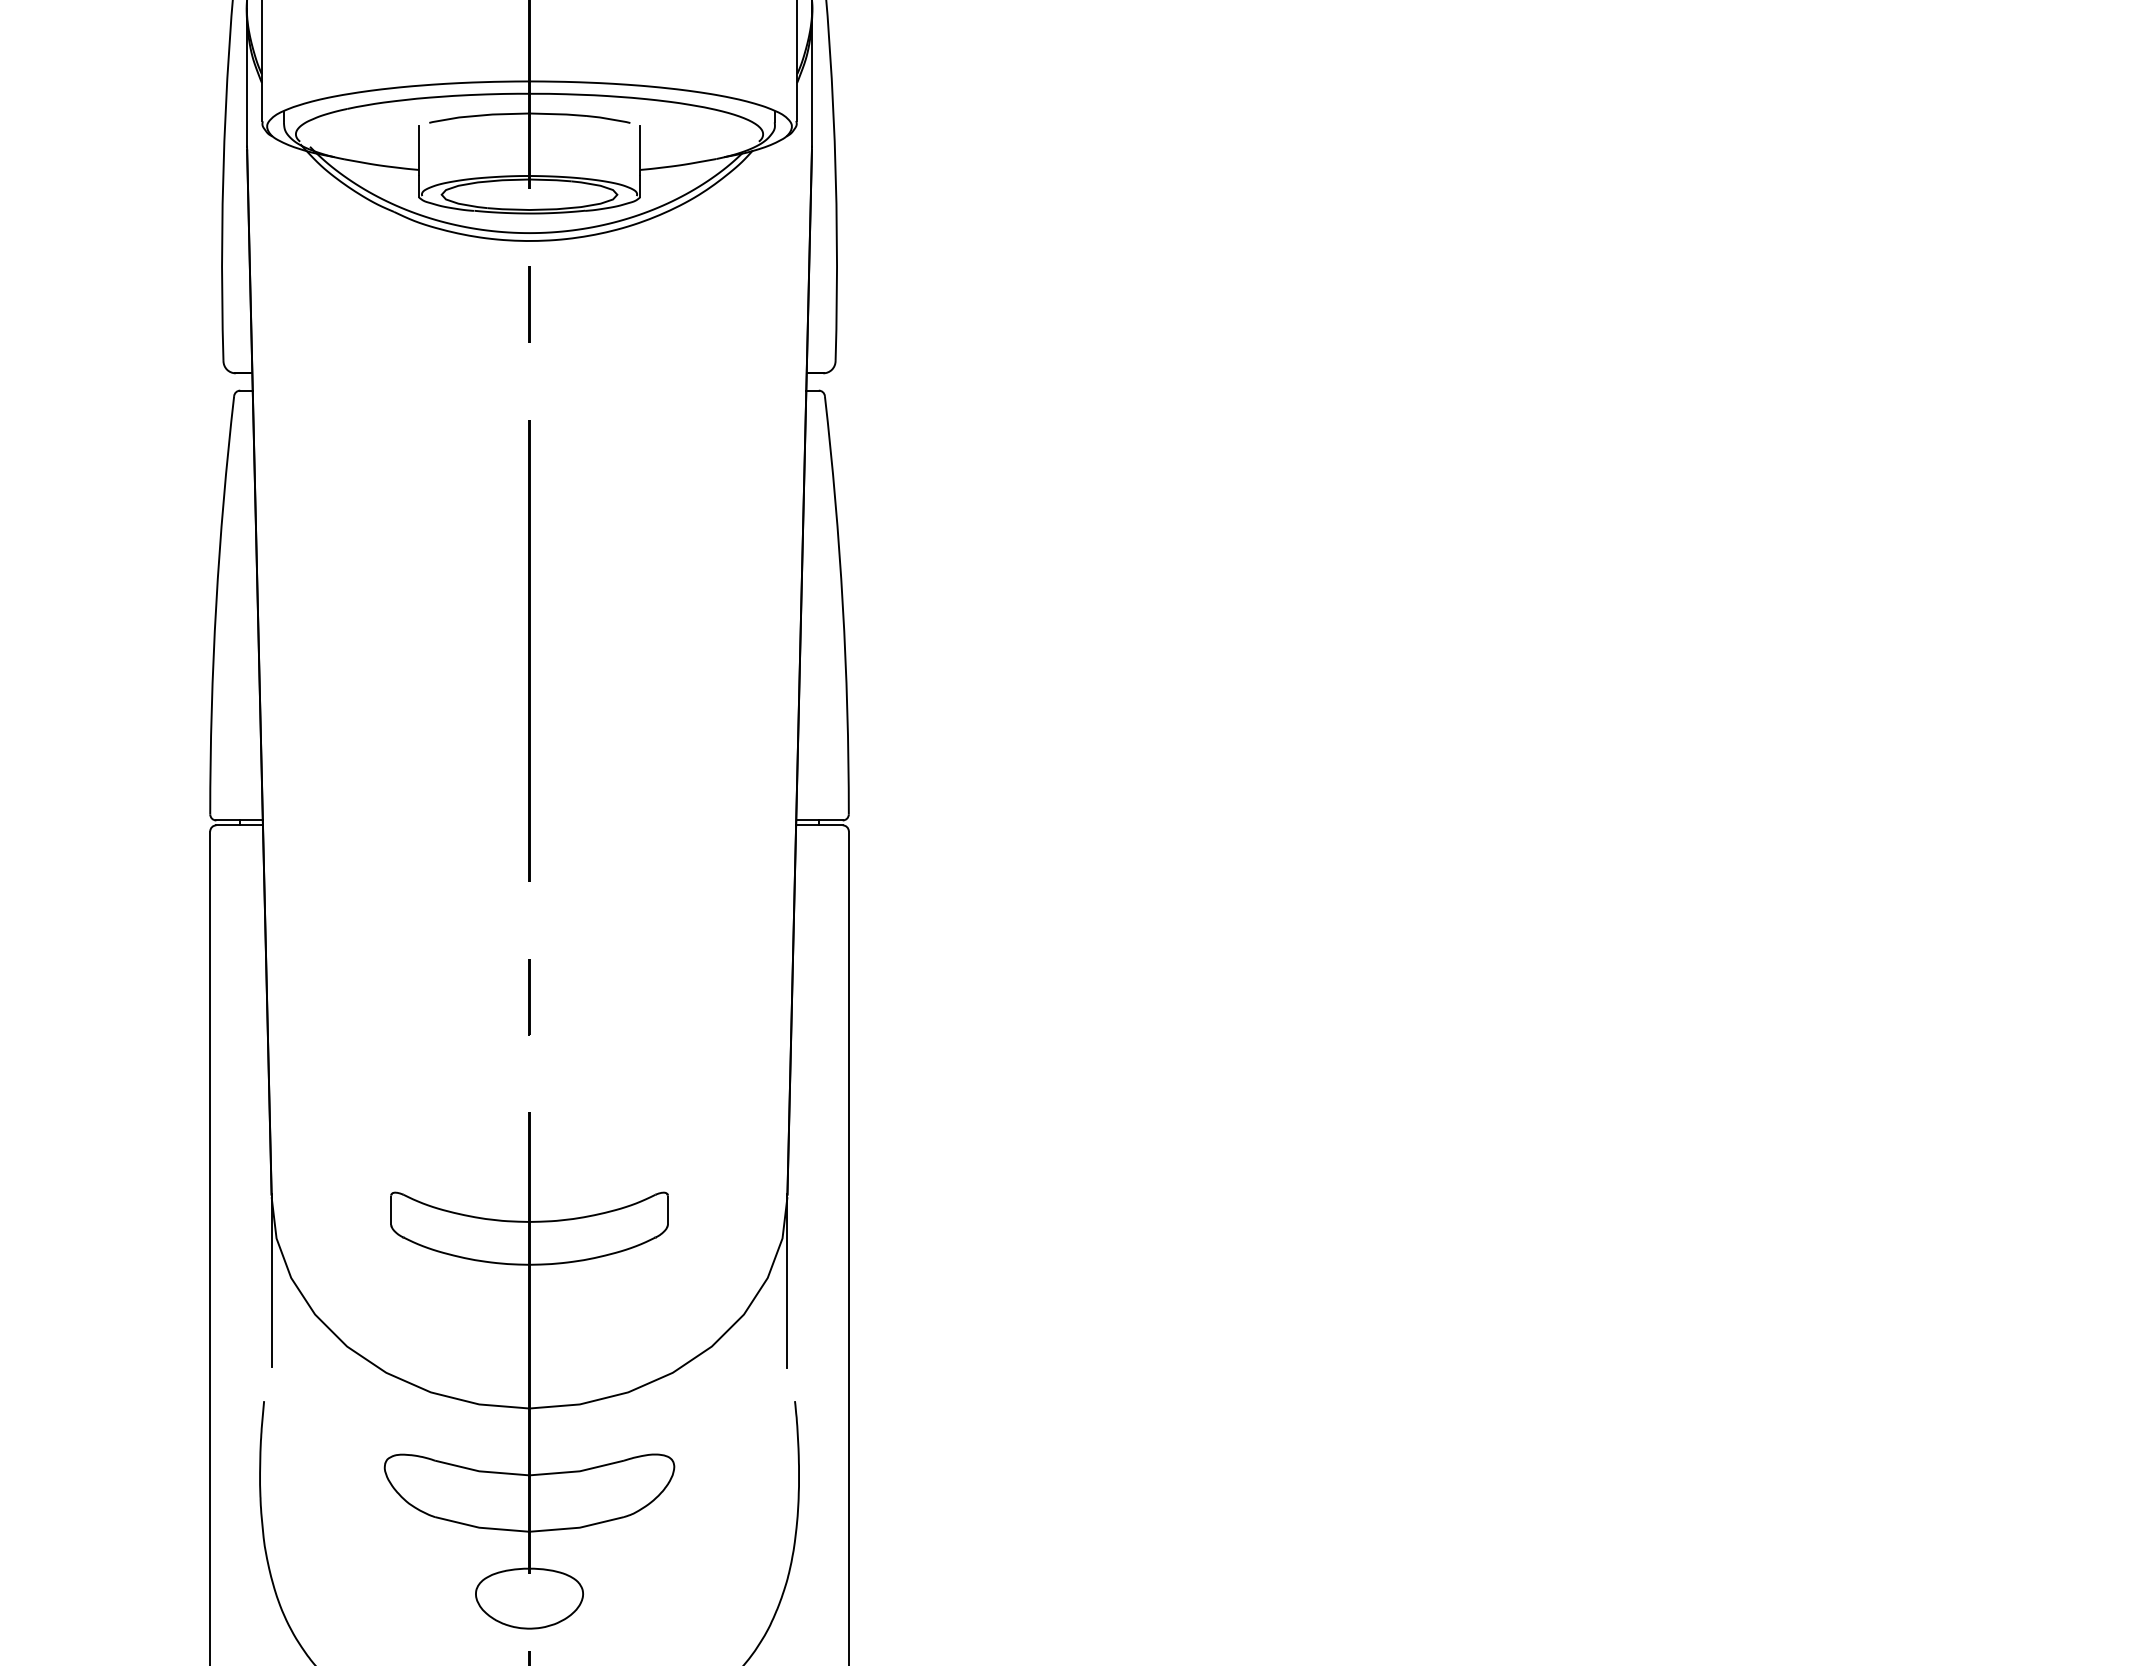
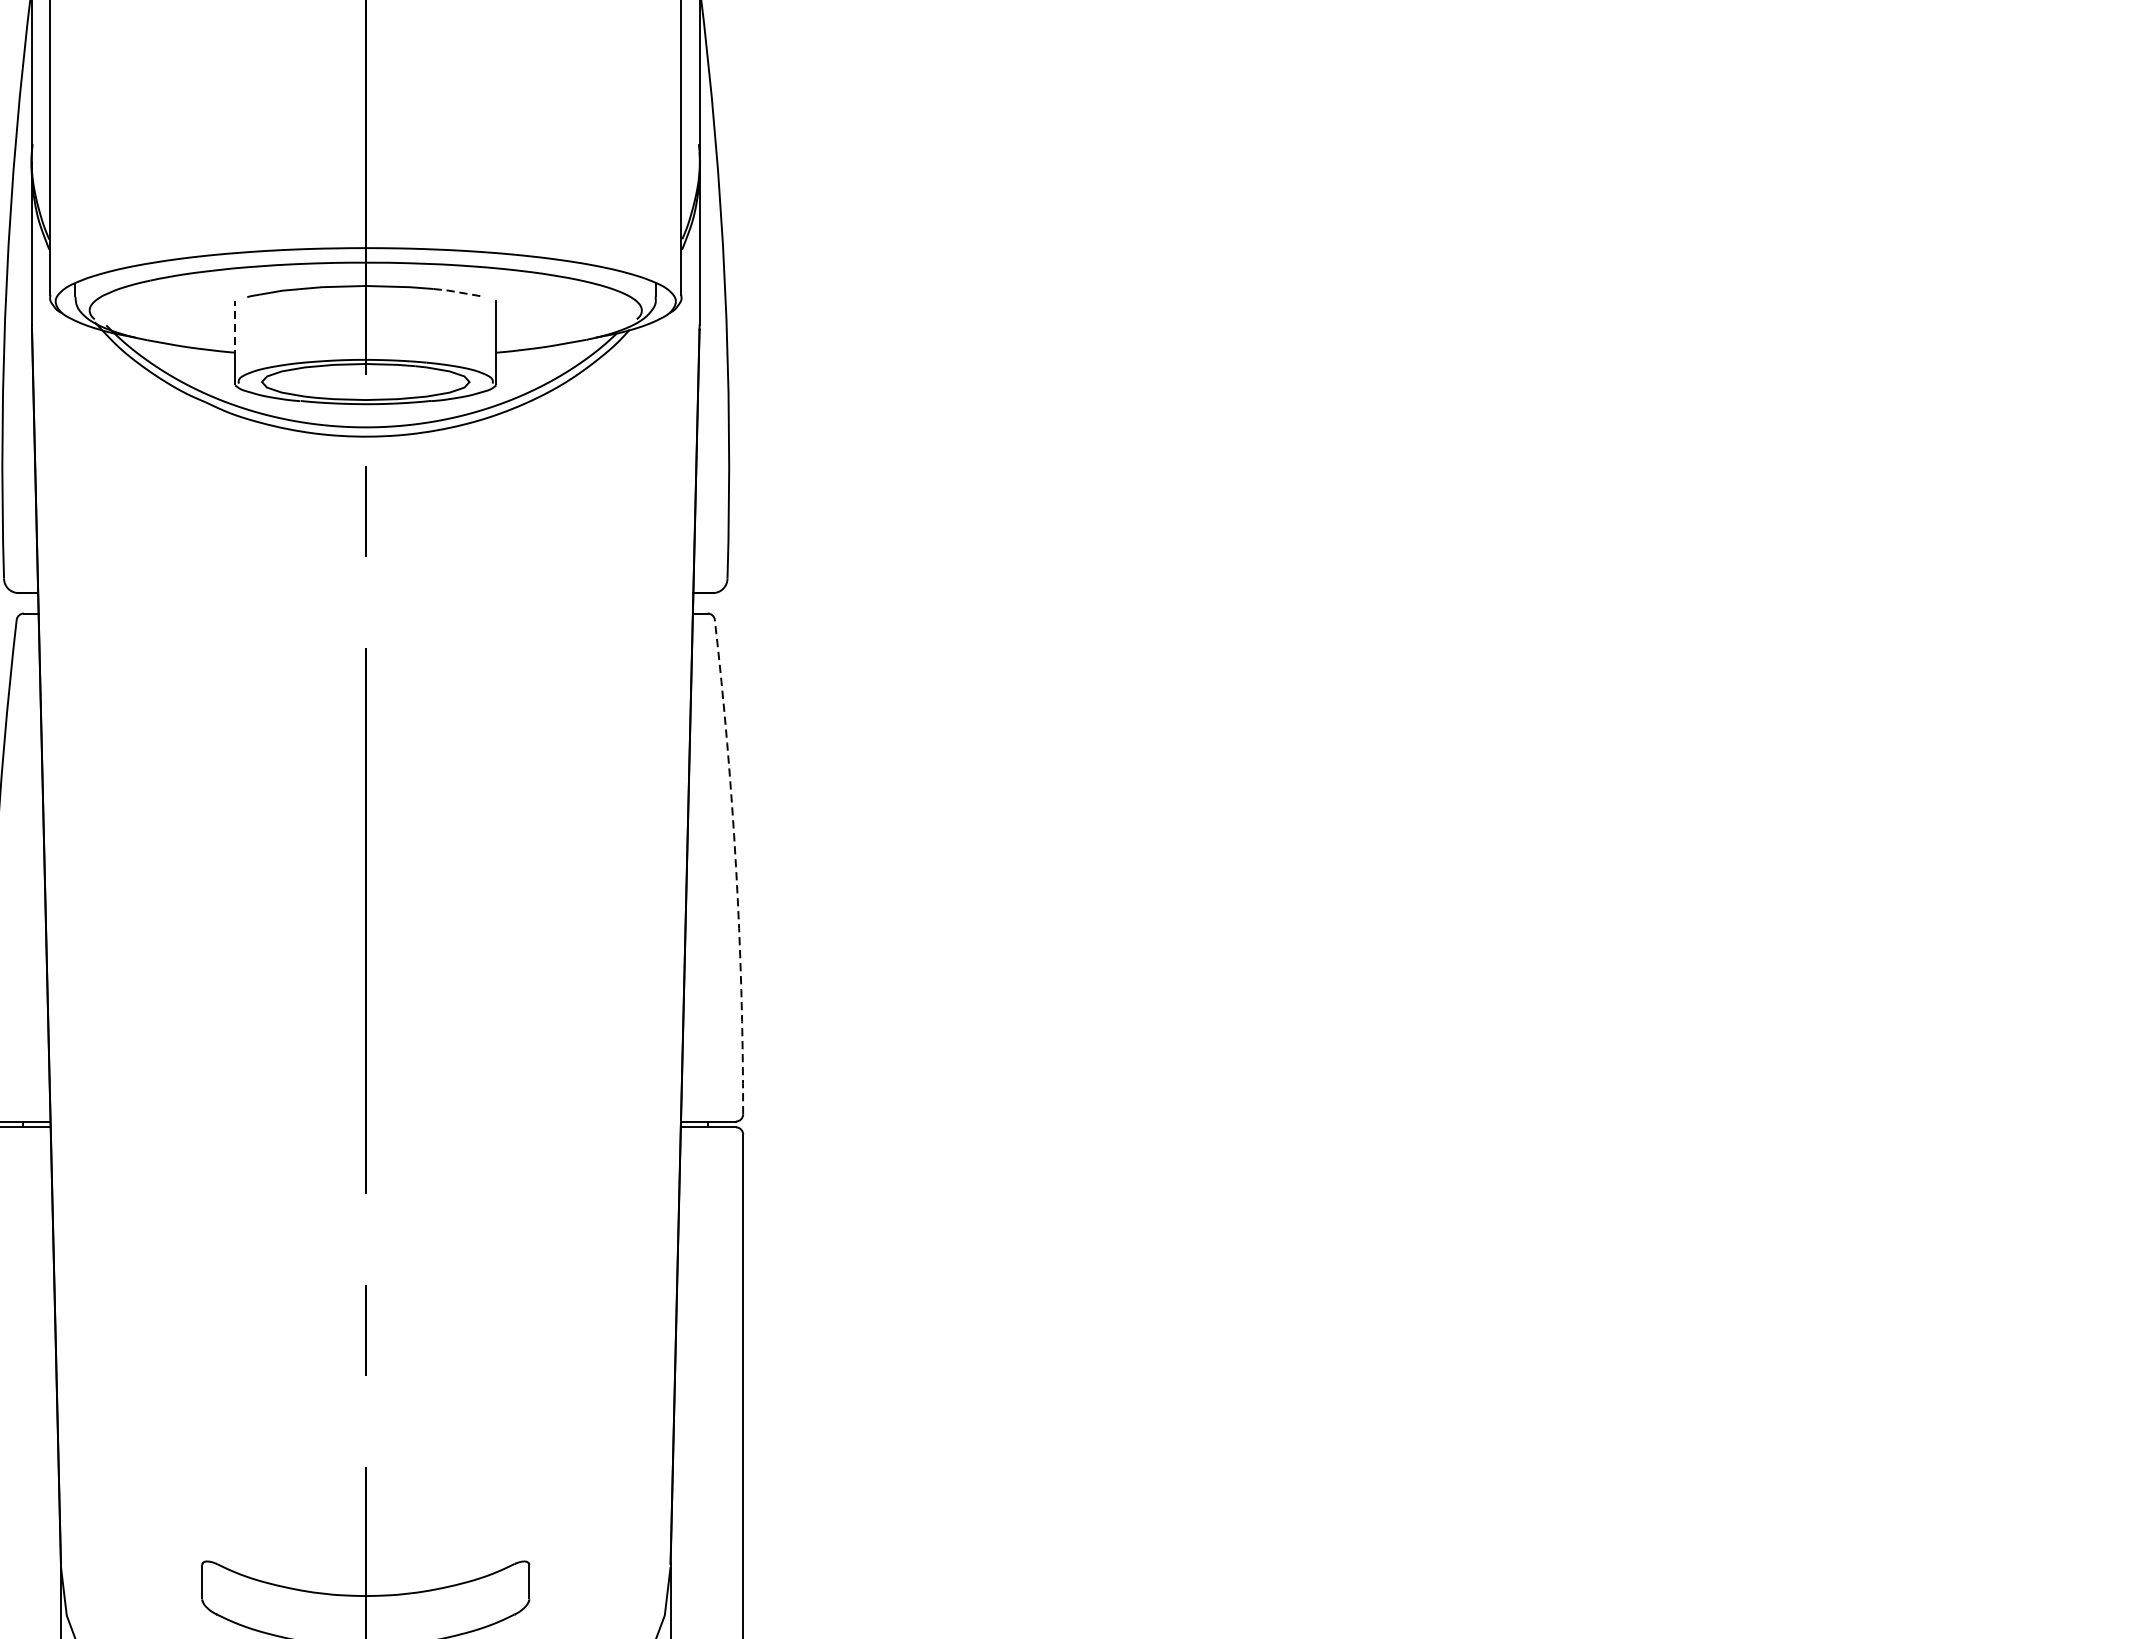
line: (608, 119) -> (459, 293), solid -> dashed
line: (419, 149) -> (235, 328), solid -> dashed
arc: (842, 604) -> (735, 866), solid -> dashed

